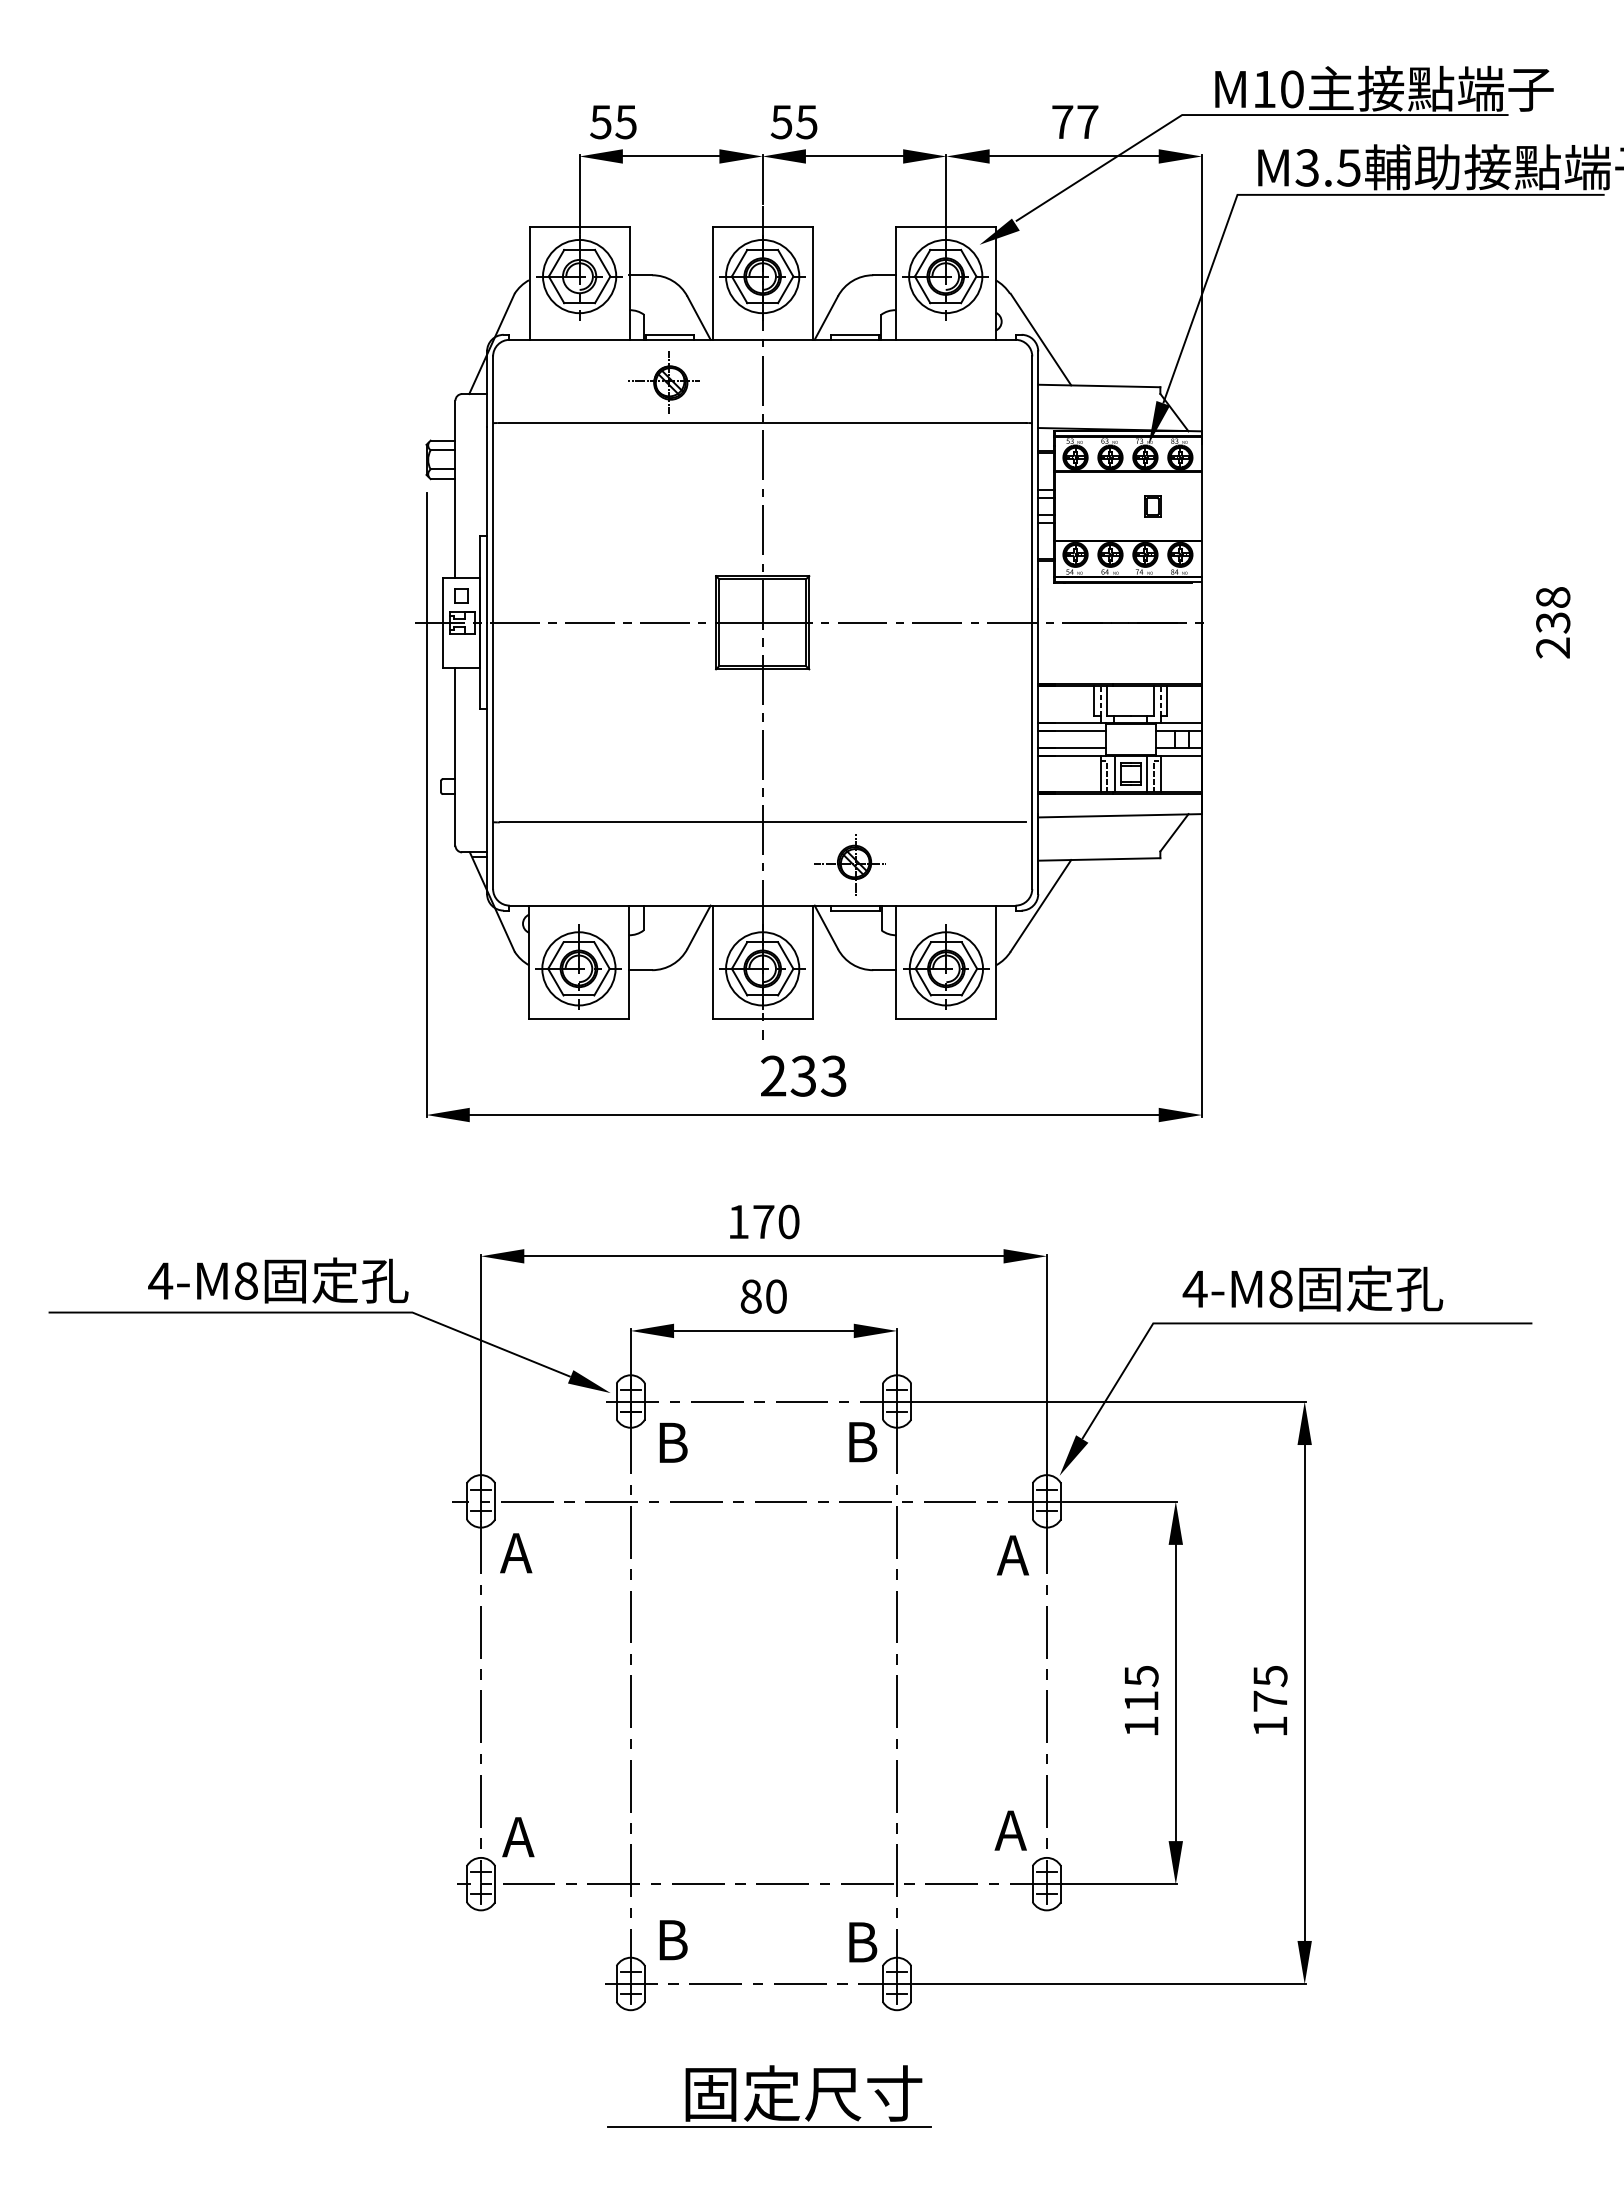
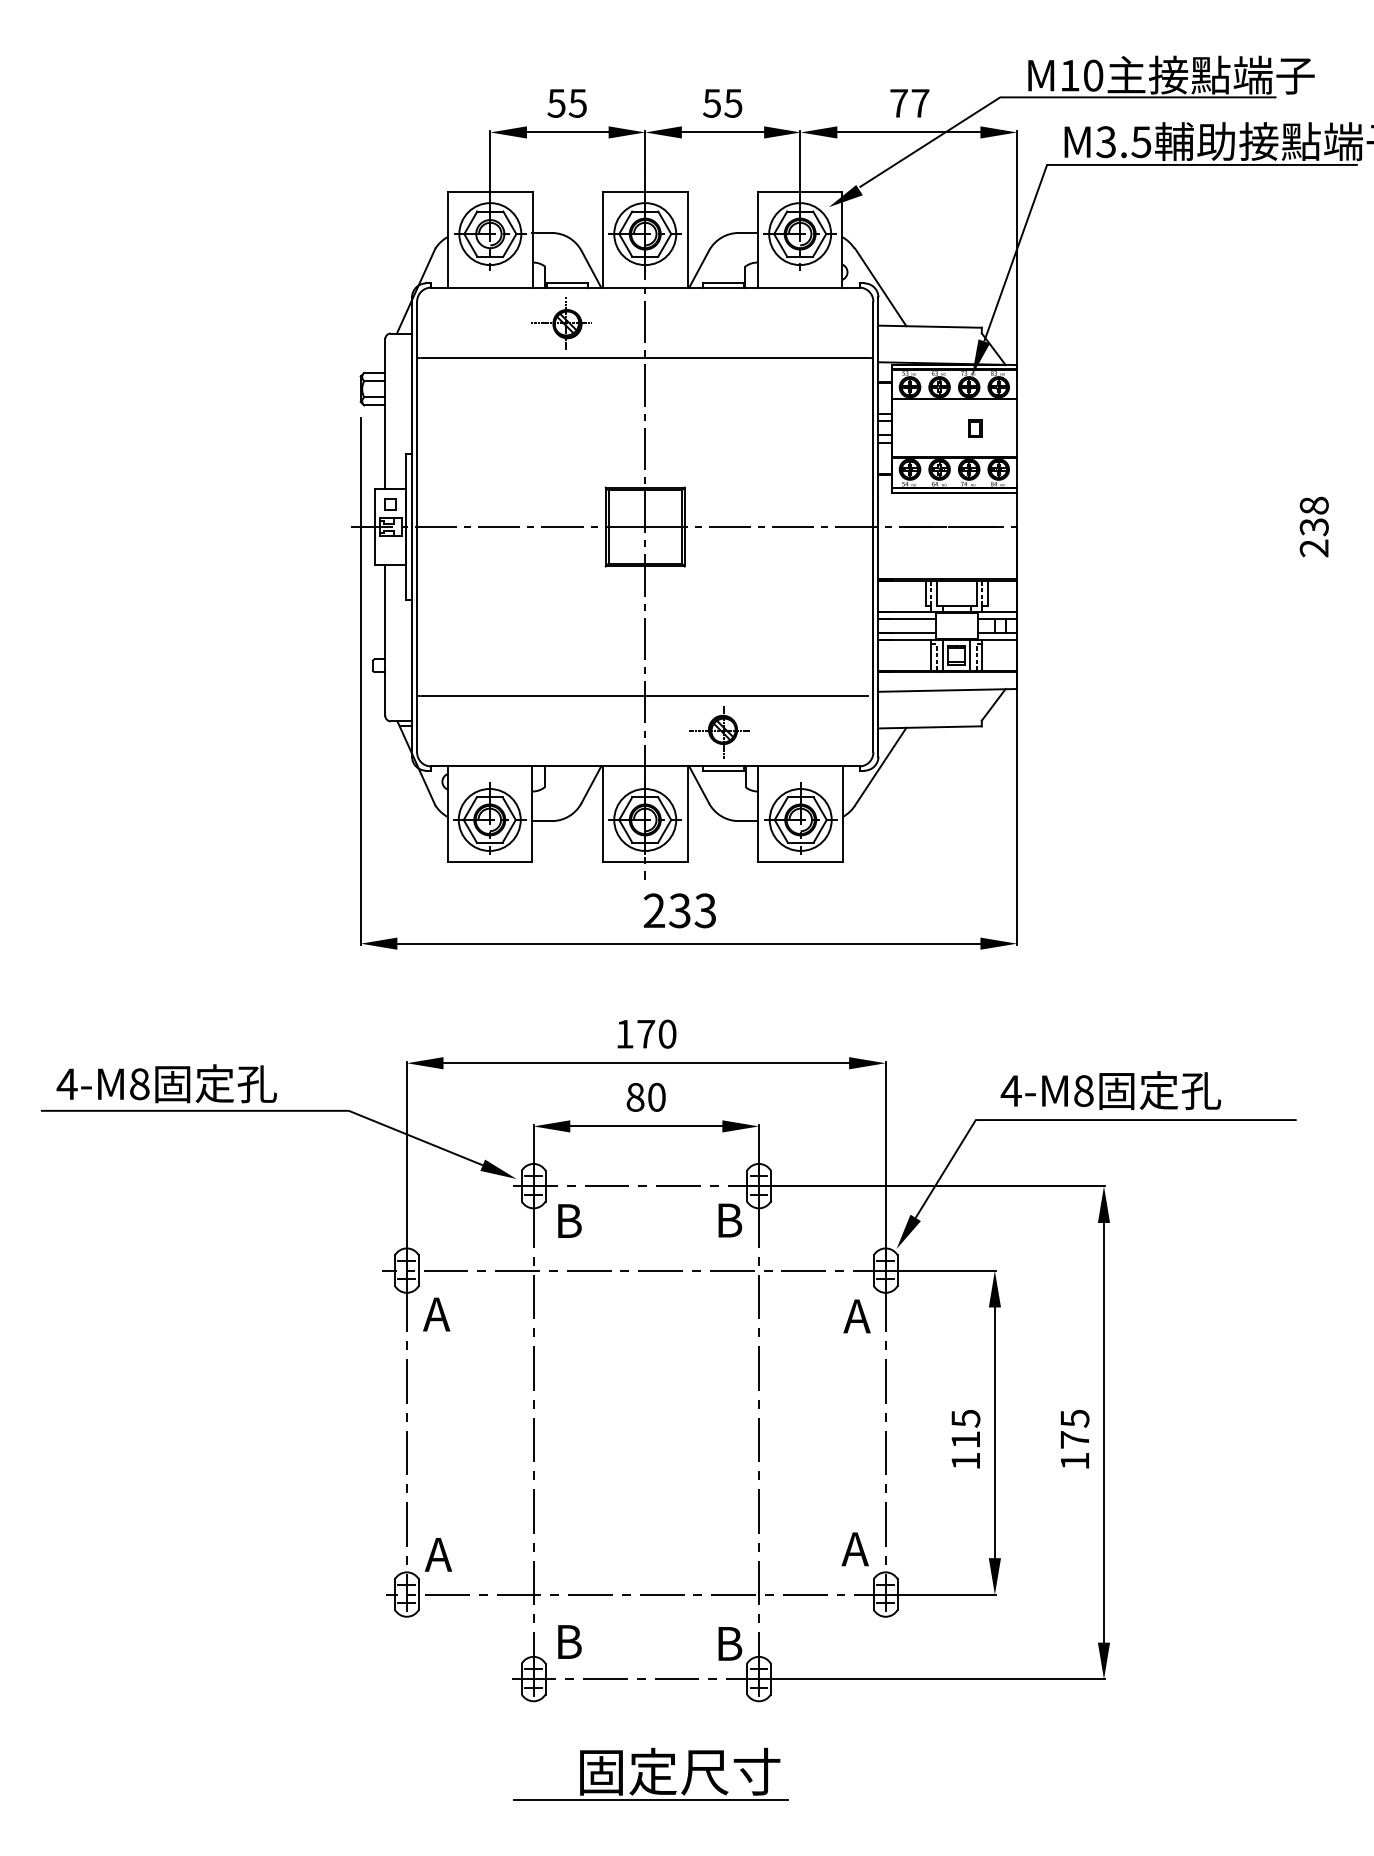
text: (613, 122) -> (567, 103), moved
text: (794, 122) -> (722, 103), moved
text: (278, 1280) -> (166, 1083), moved

